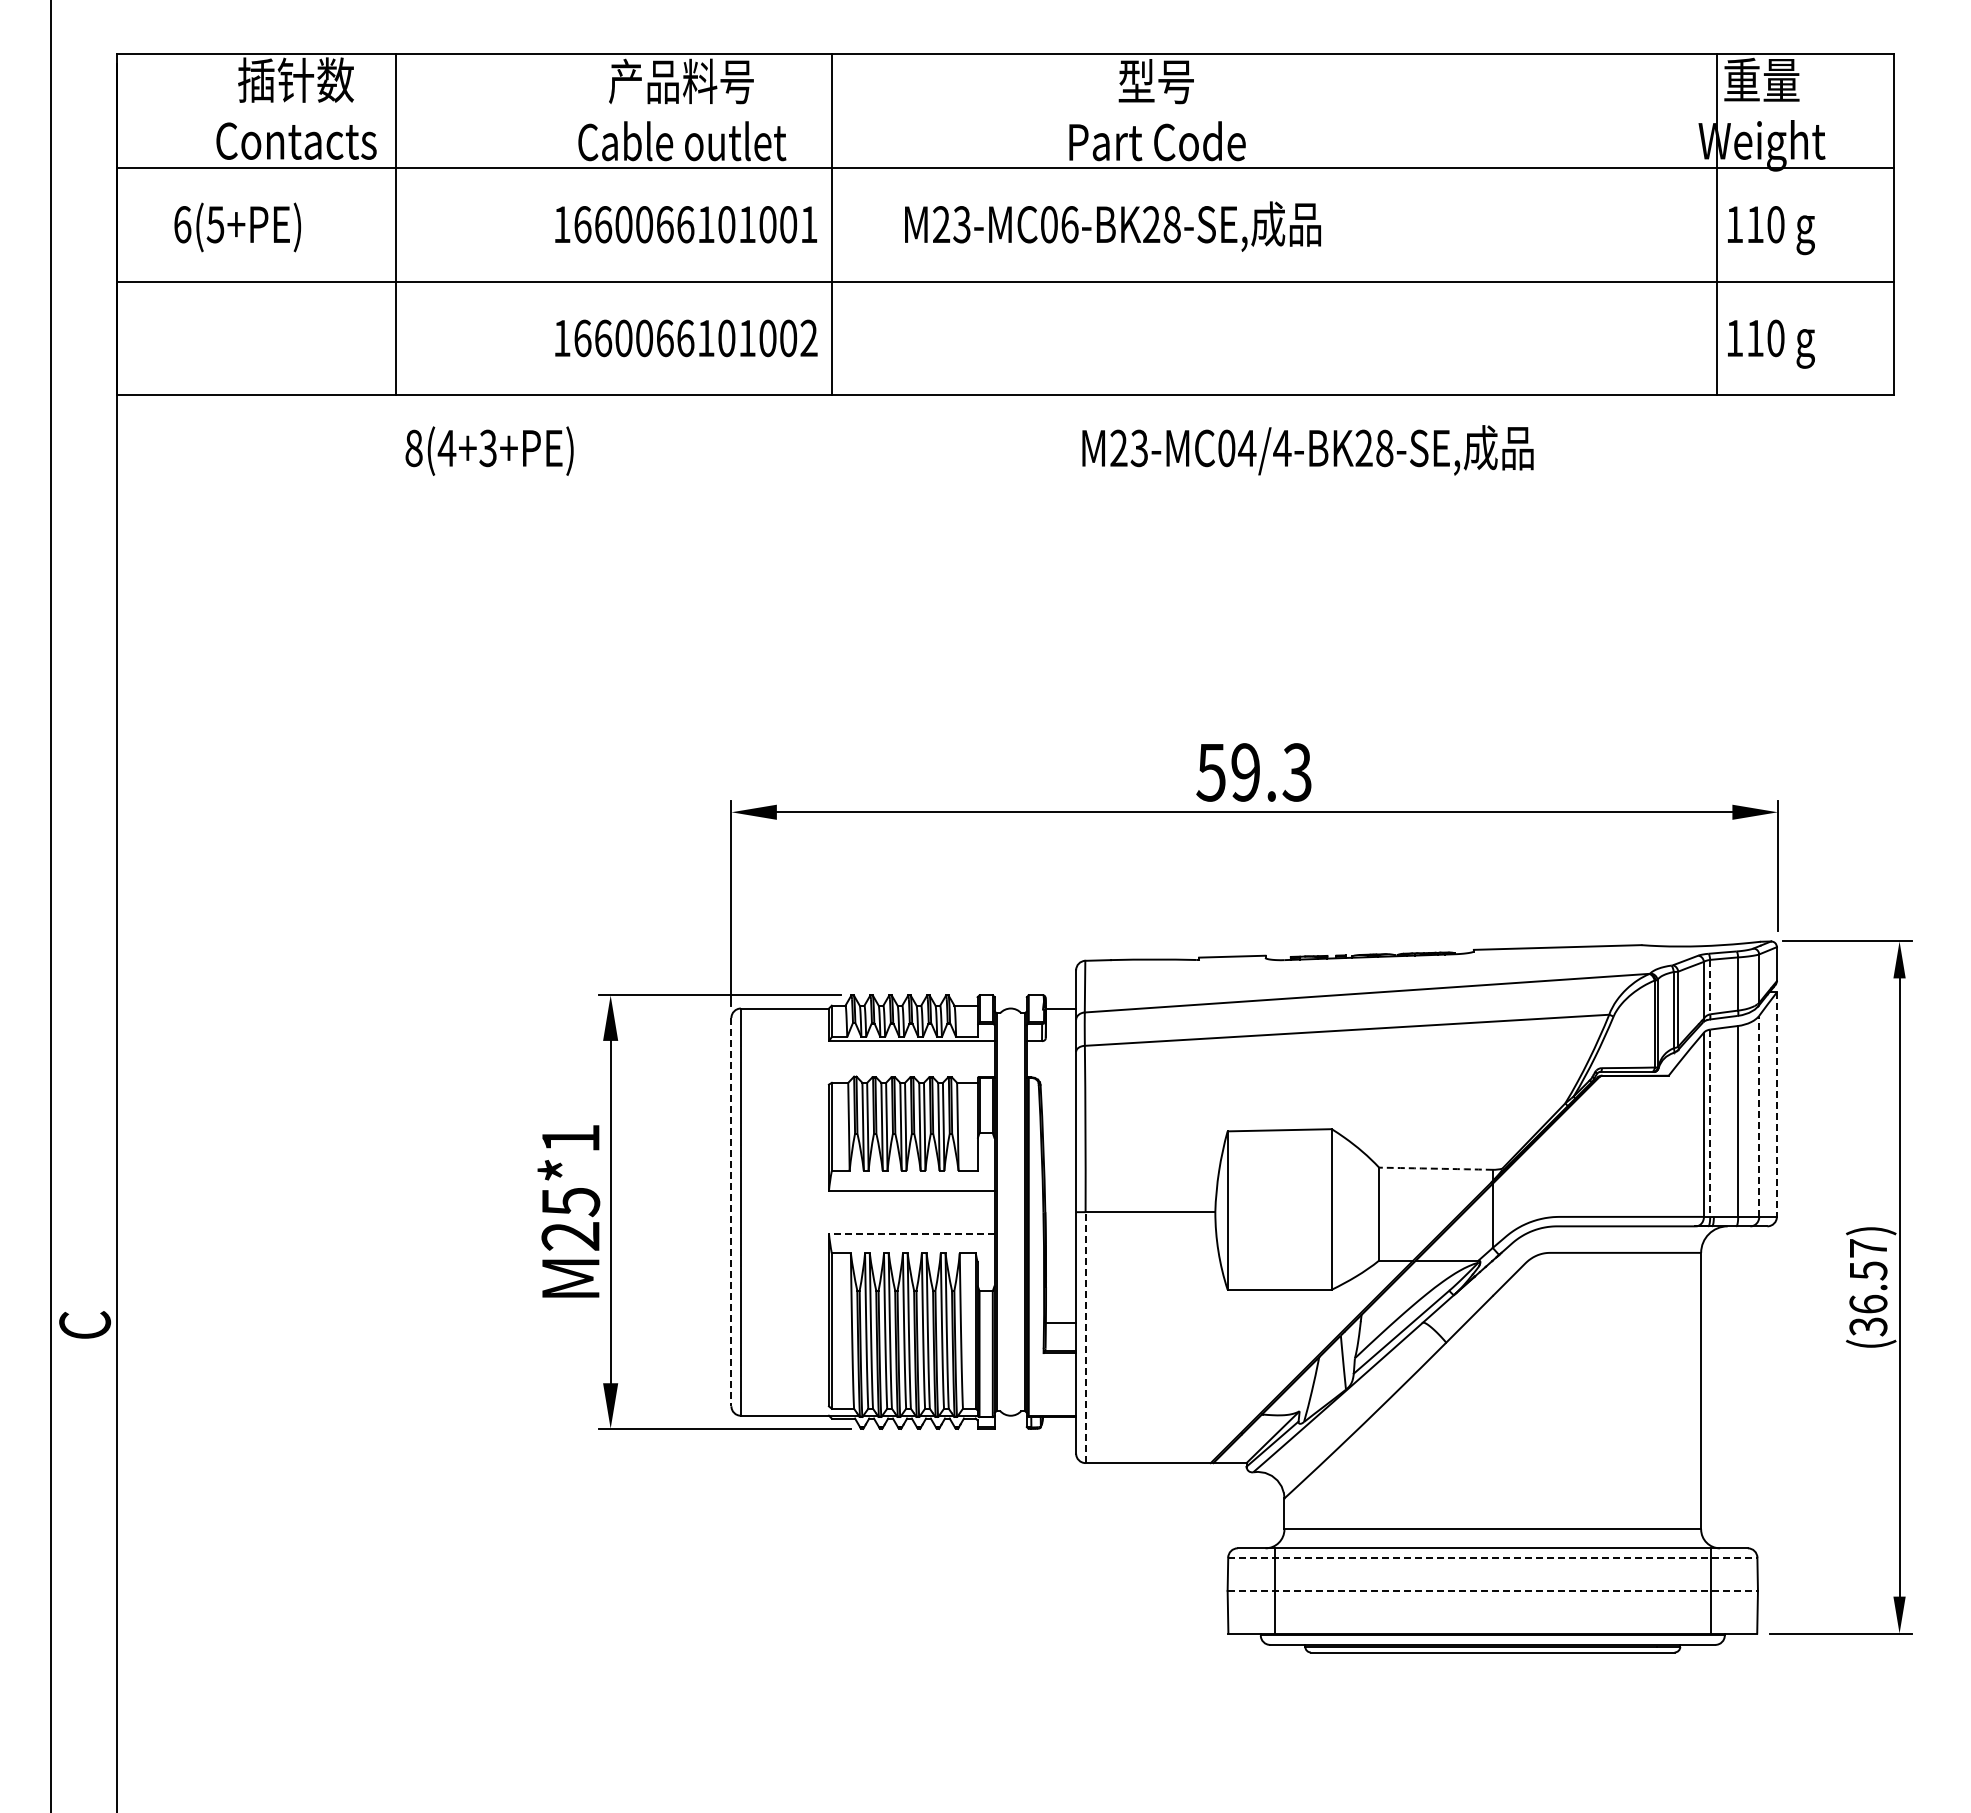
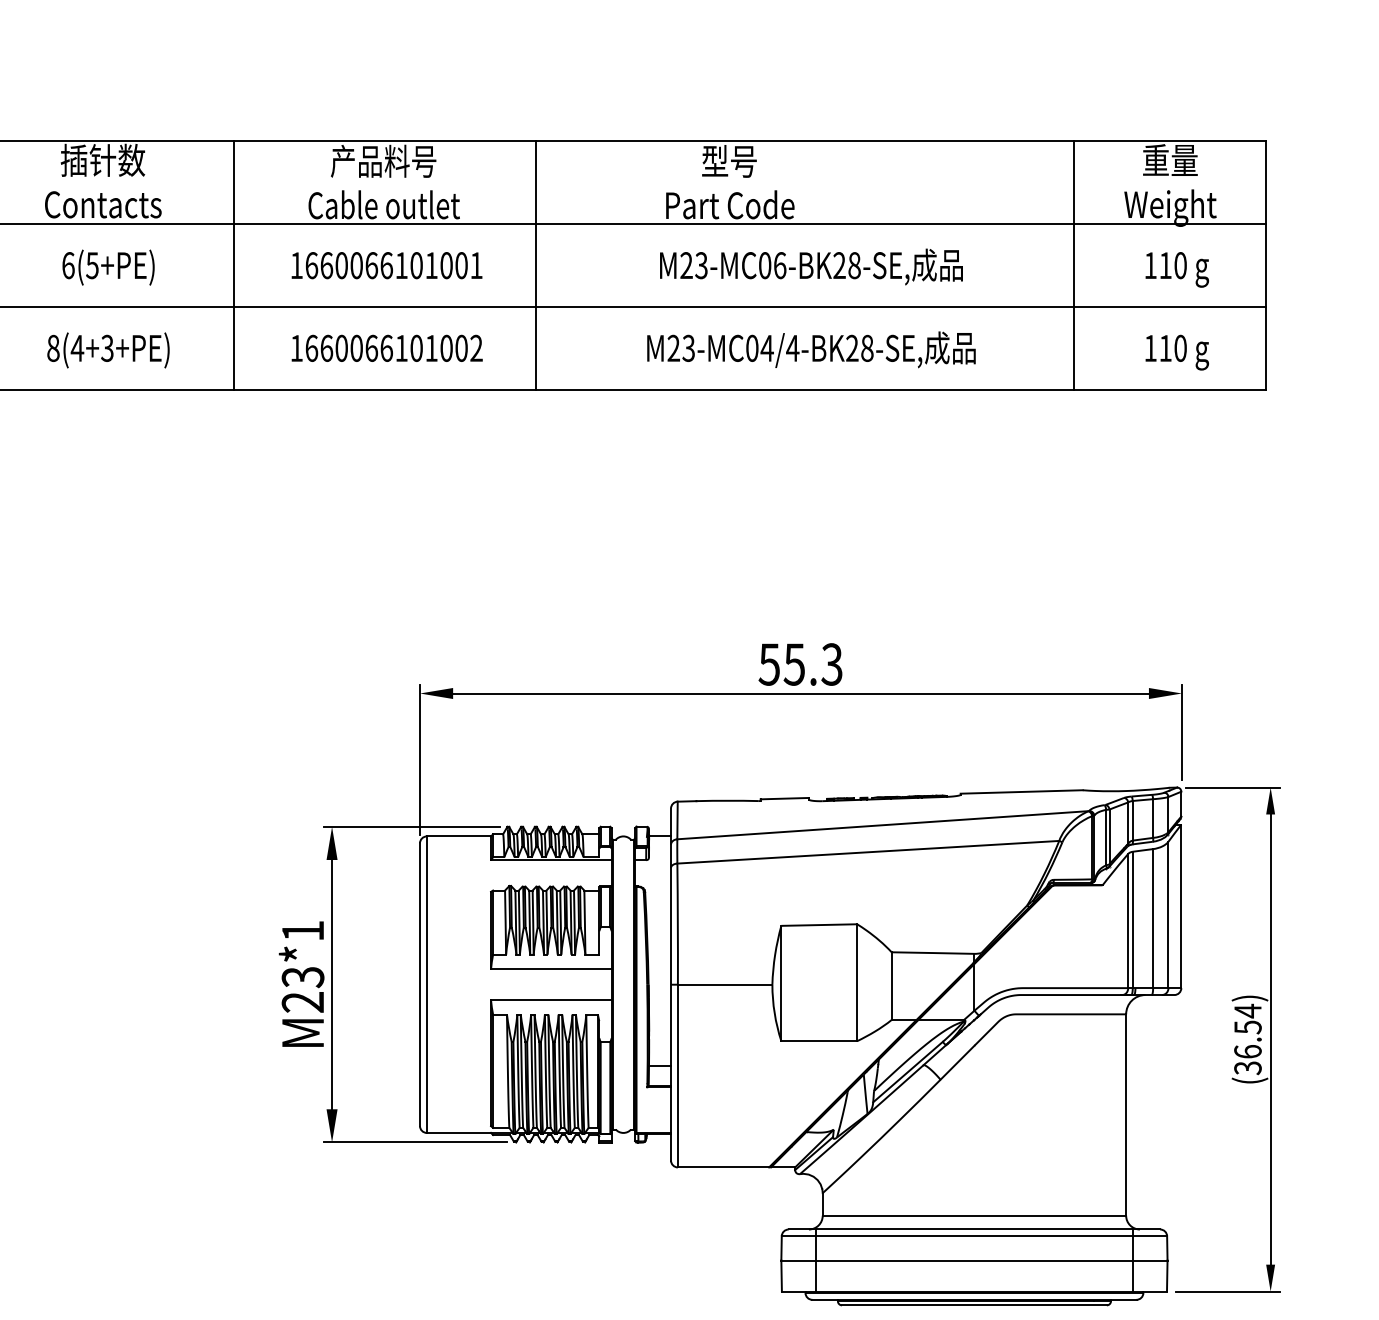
line: (396, 224) -> (233, 265), moved
line: (831, 224) -> (535, 265), moved
line: (1716, 224) -> (1073, 265), moved
text: (1112, 226) -> (811, 266), moved
text: (237, 227) -> (108, 267), moved
text: (489, 450) -> (108, 349), moved
text: (1307, 450) -> (811, 349), moved
text: (1244, 772) -> (793, 664), 59.3 -> 55.3
line: (1710, 987) -> (1132, 821), dashed -> solid
line: (1776, 1105) -> (1181, 907), dashed -> solid
line: (1759, 1116) -> (1168, 915), dashed -> solid
line: (1710, 1123) -> (1132, 920), dashed -> solid
arc: (1435, 1168) -> (932, 952), dashed -> solid
text: (570, 1202) -> (302, 977), M25*1 -> M23*1
line: (731, 1212) -> (420, 984), dashed -> solid
line: (911, 1233) -> (551, 1000), dashed -> solid
text: (1868, 1248) -> (1248, 1011), (36.57) -> (36.54)
line: (1085, 1337) -> (677, 1075), dashed -> solid
line: (1492, 1557) -> (974, 1236), dashed -> solid
line: (1493, 1590) -> (974, 1260), dashed -> solid

